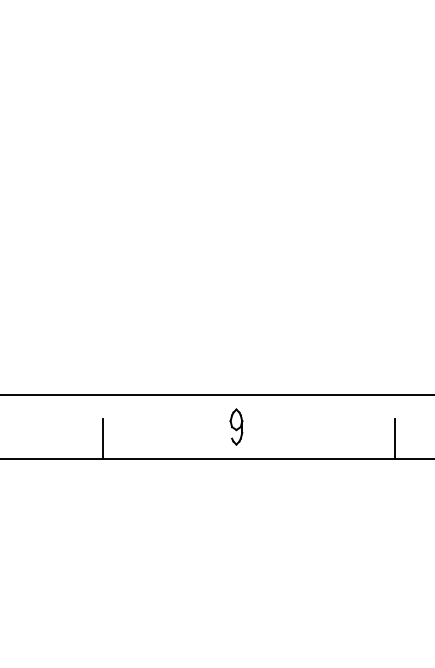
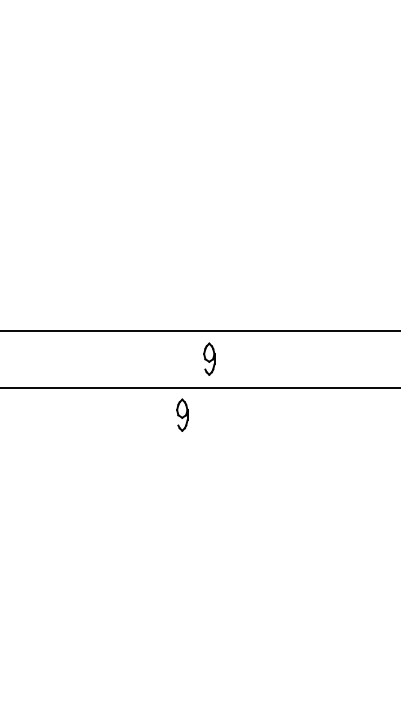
line: (103, 438) -> (90, 369), removed
line: (394, 438) -> (350, 369), removed
part: (206, 489) -> (182, 414), added

